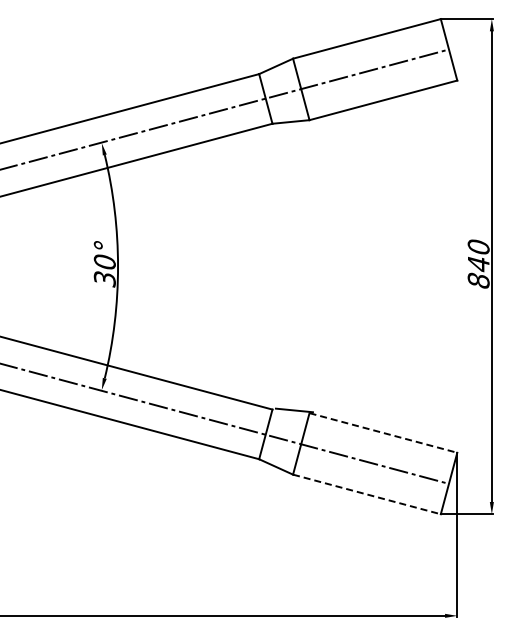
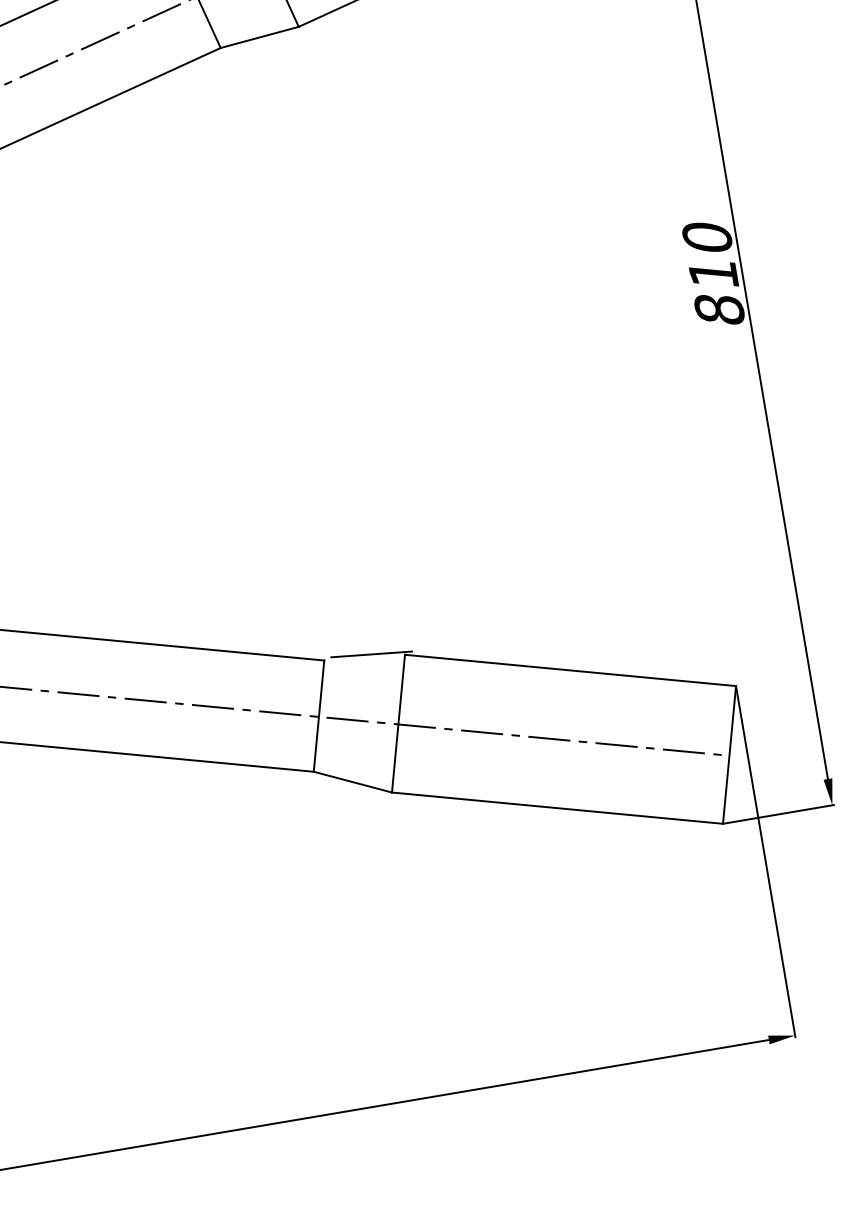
text: (478, 264) -> (713, 274), 840 -> 810
line: (383, 433) -> (570, 671), dashed -> solid
line: (367, 494) -> (558, 808), dashed -> solid

